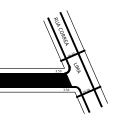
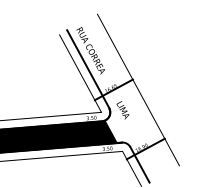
line: (80, 59) -> (127, 95), removed

